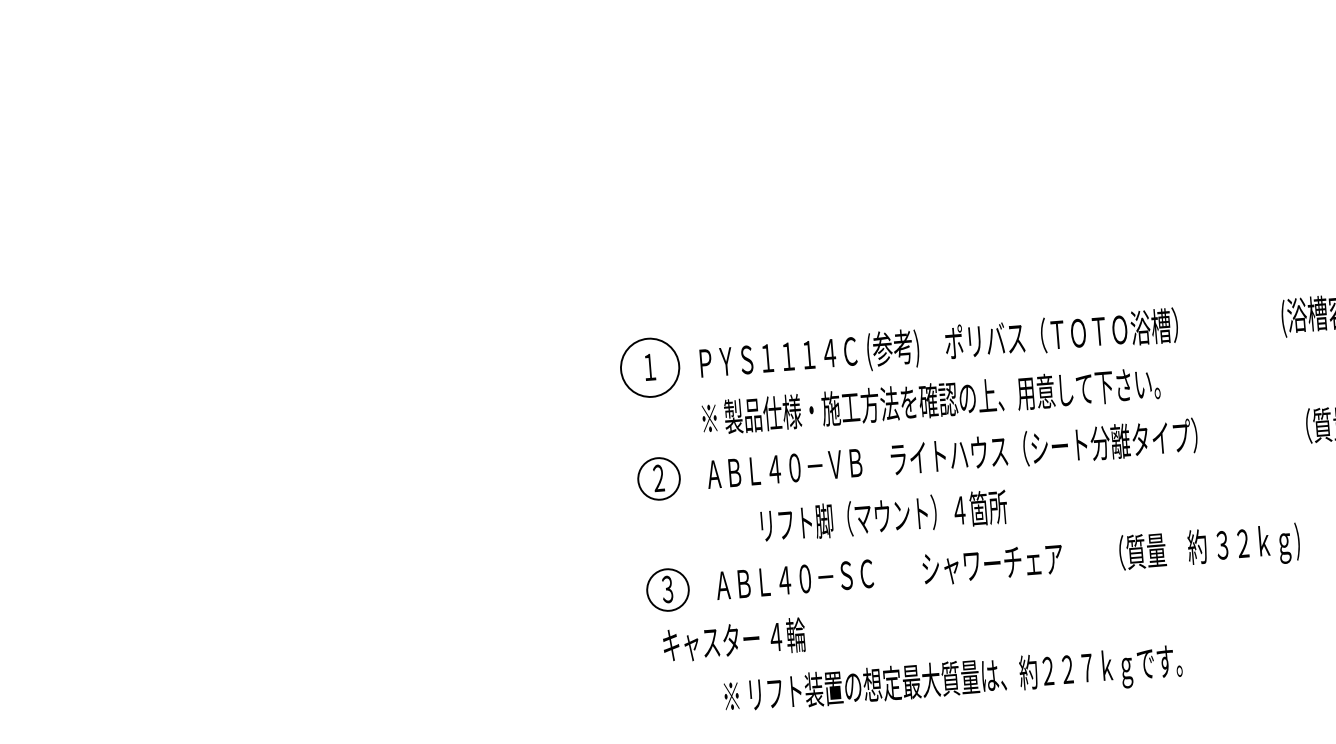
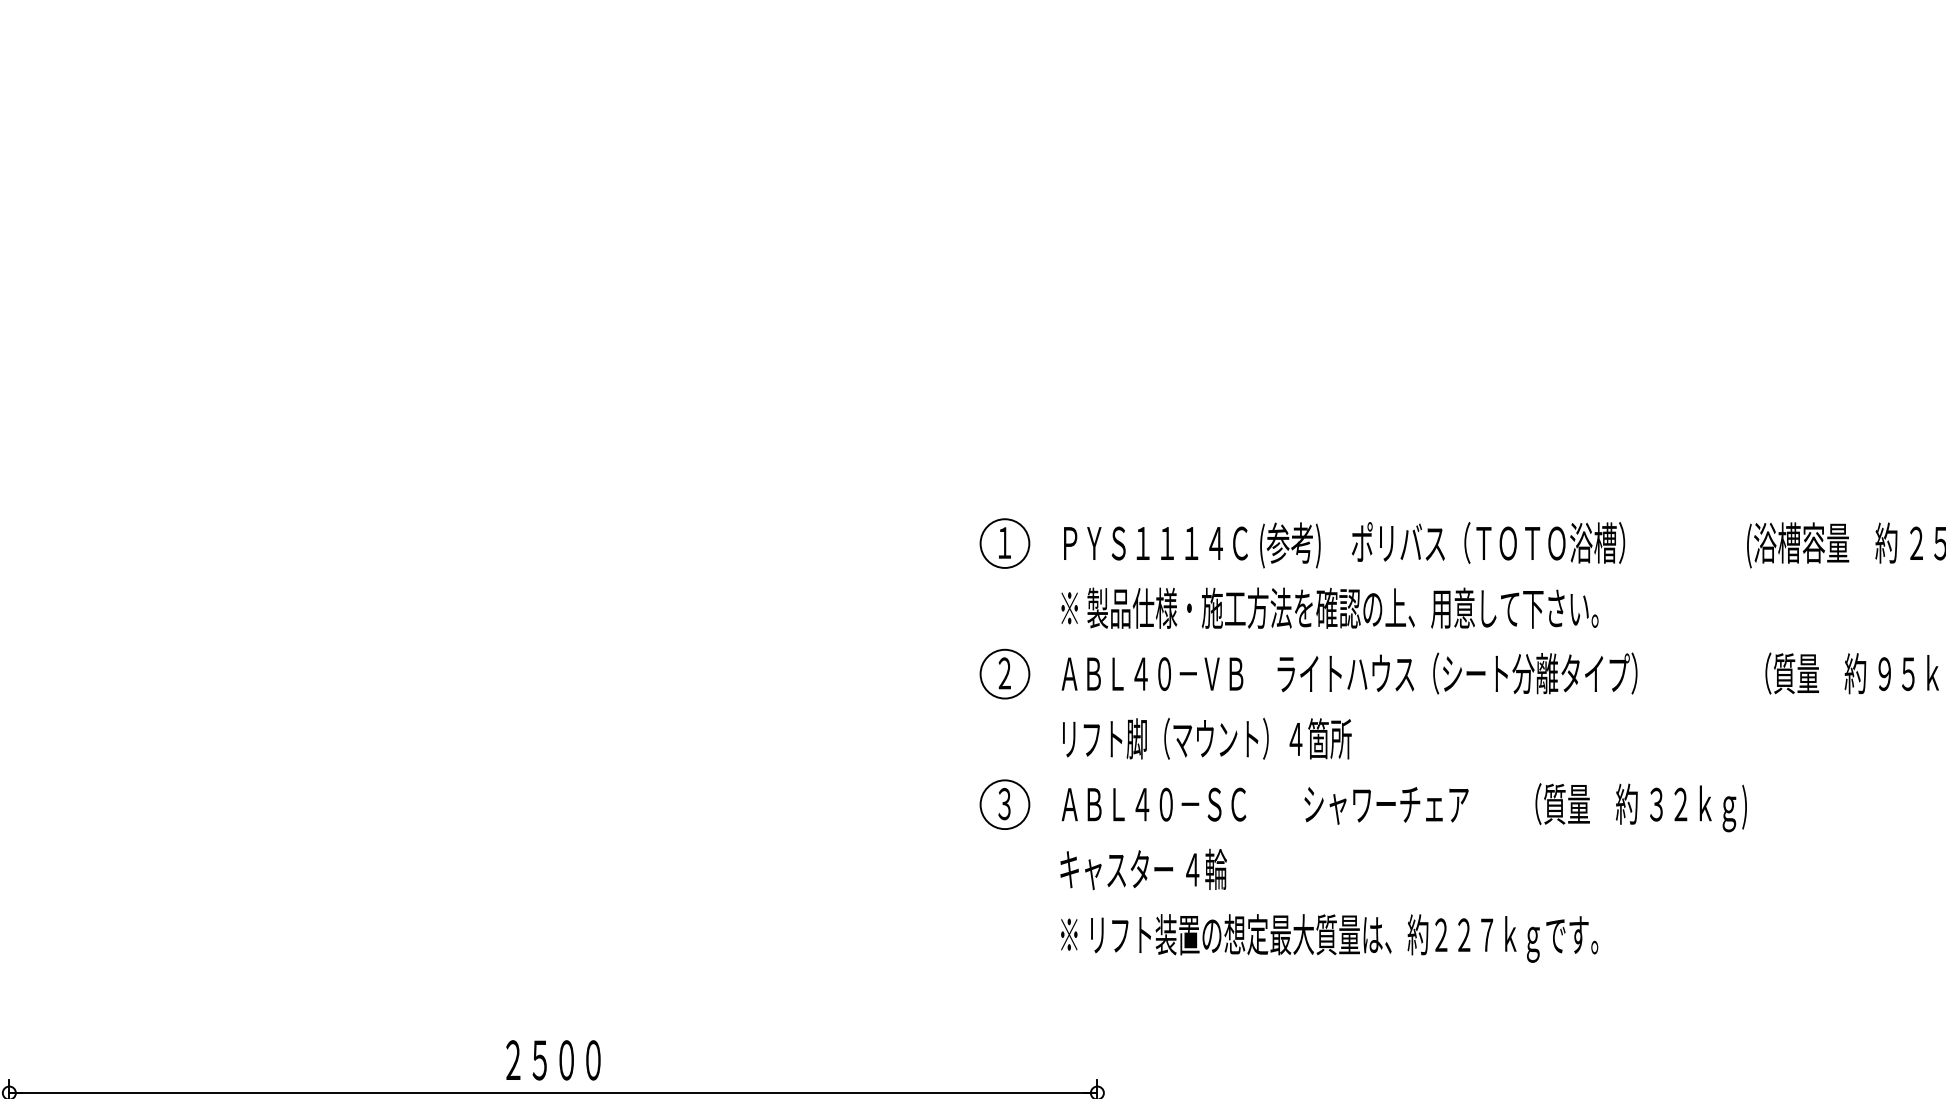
circle: (649, 367) -> (1004, 543), size x0.71
text: (884, 515) -> (1207, 738), moved
text: (734, 640) -> (1143, 869), moved

